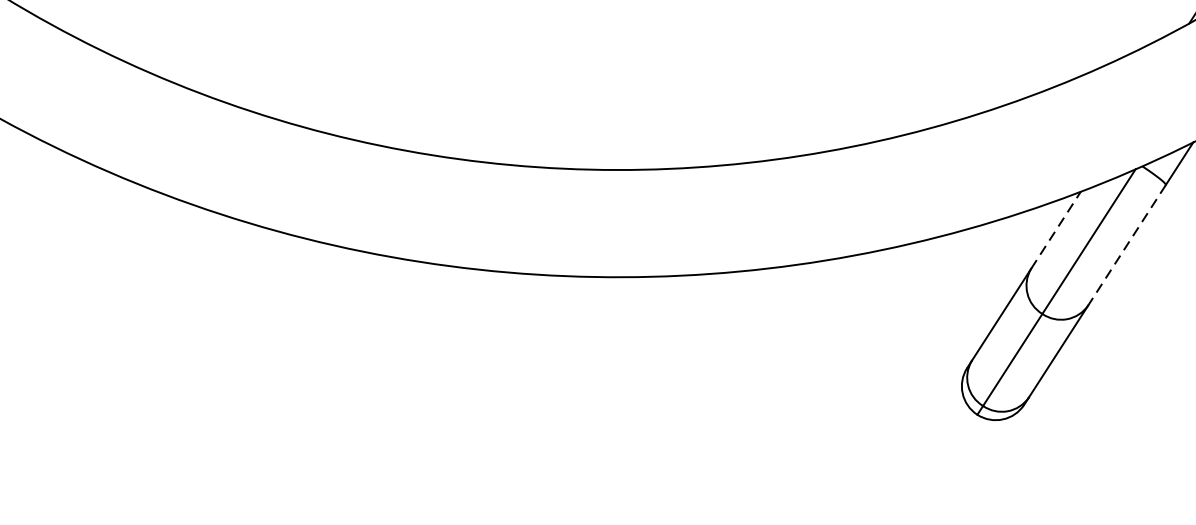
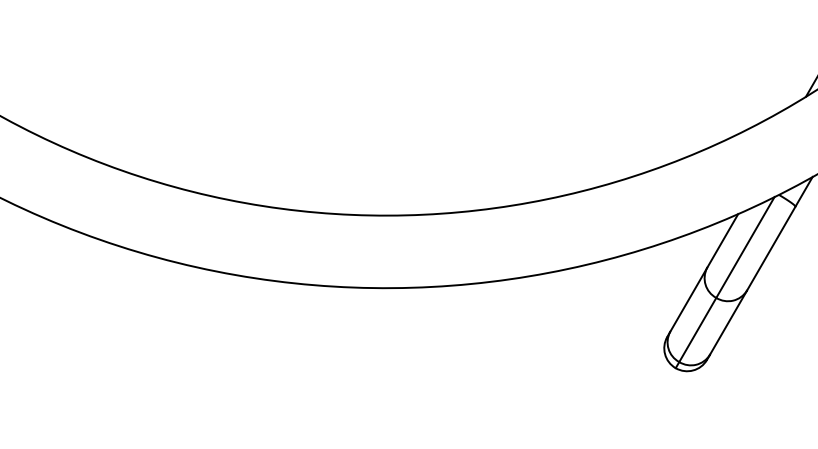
line: (1057, 229) -> (723, 240), dashed -> solid
line: (1127, 244) -> (771, 248), dashed -> solid

